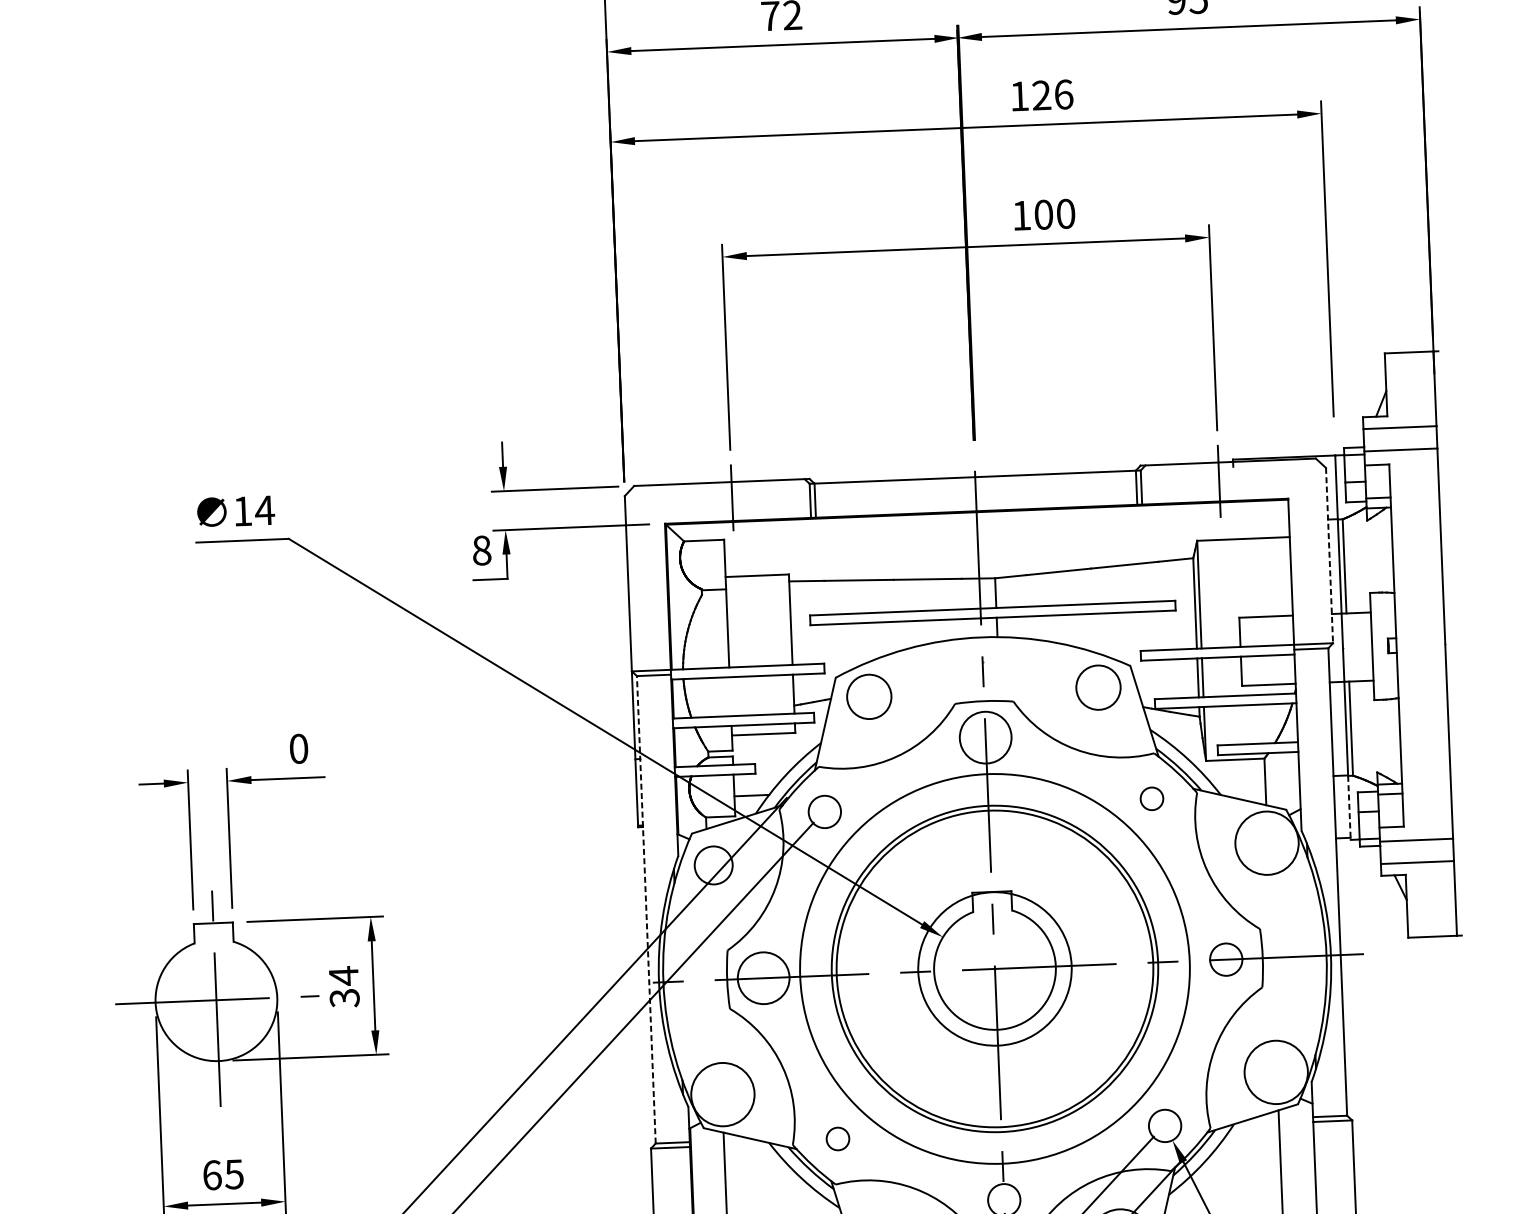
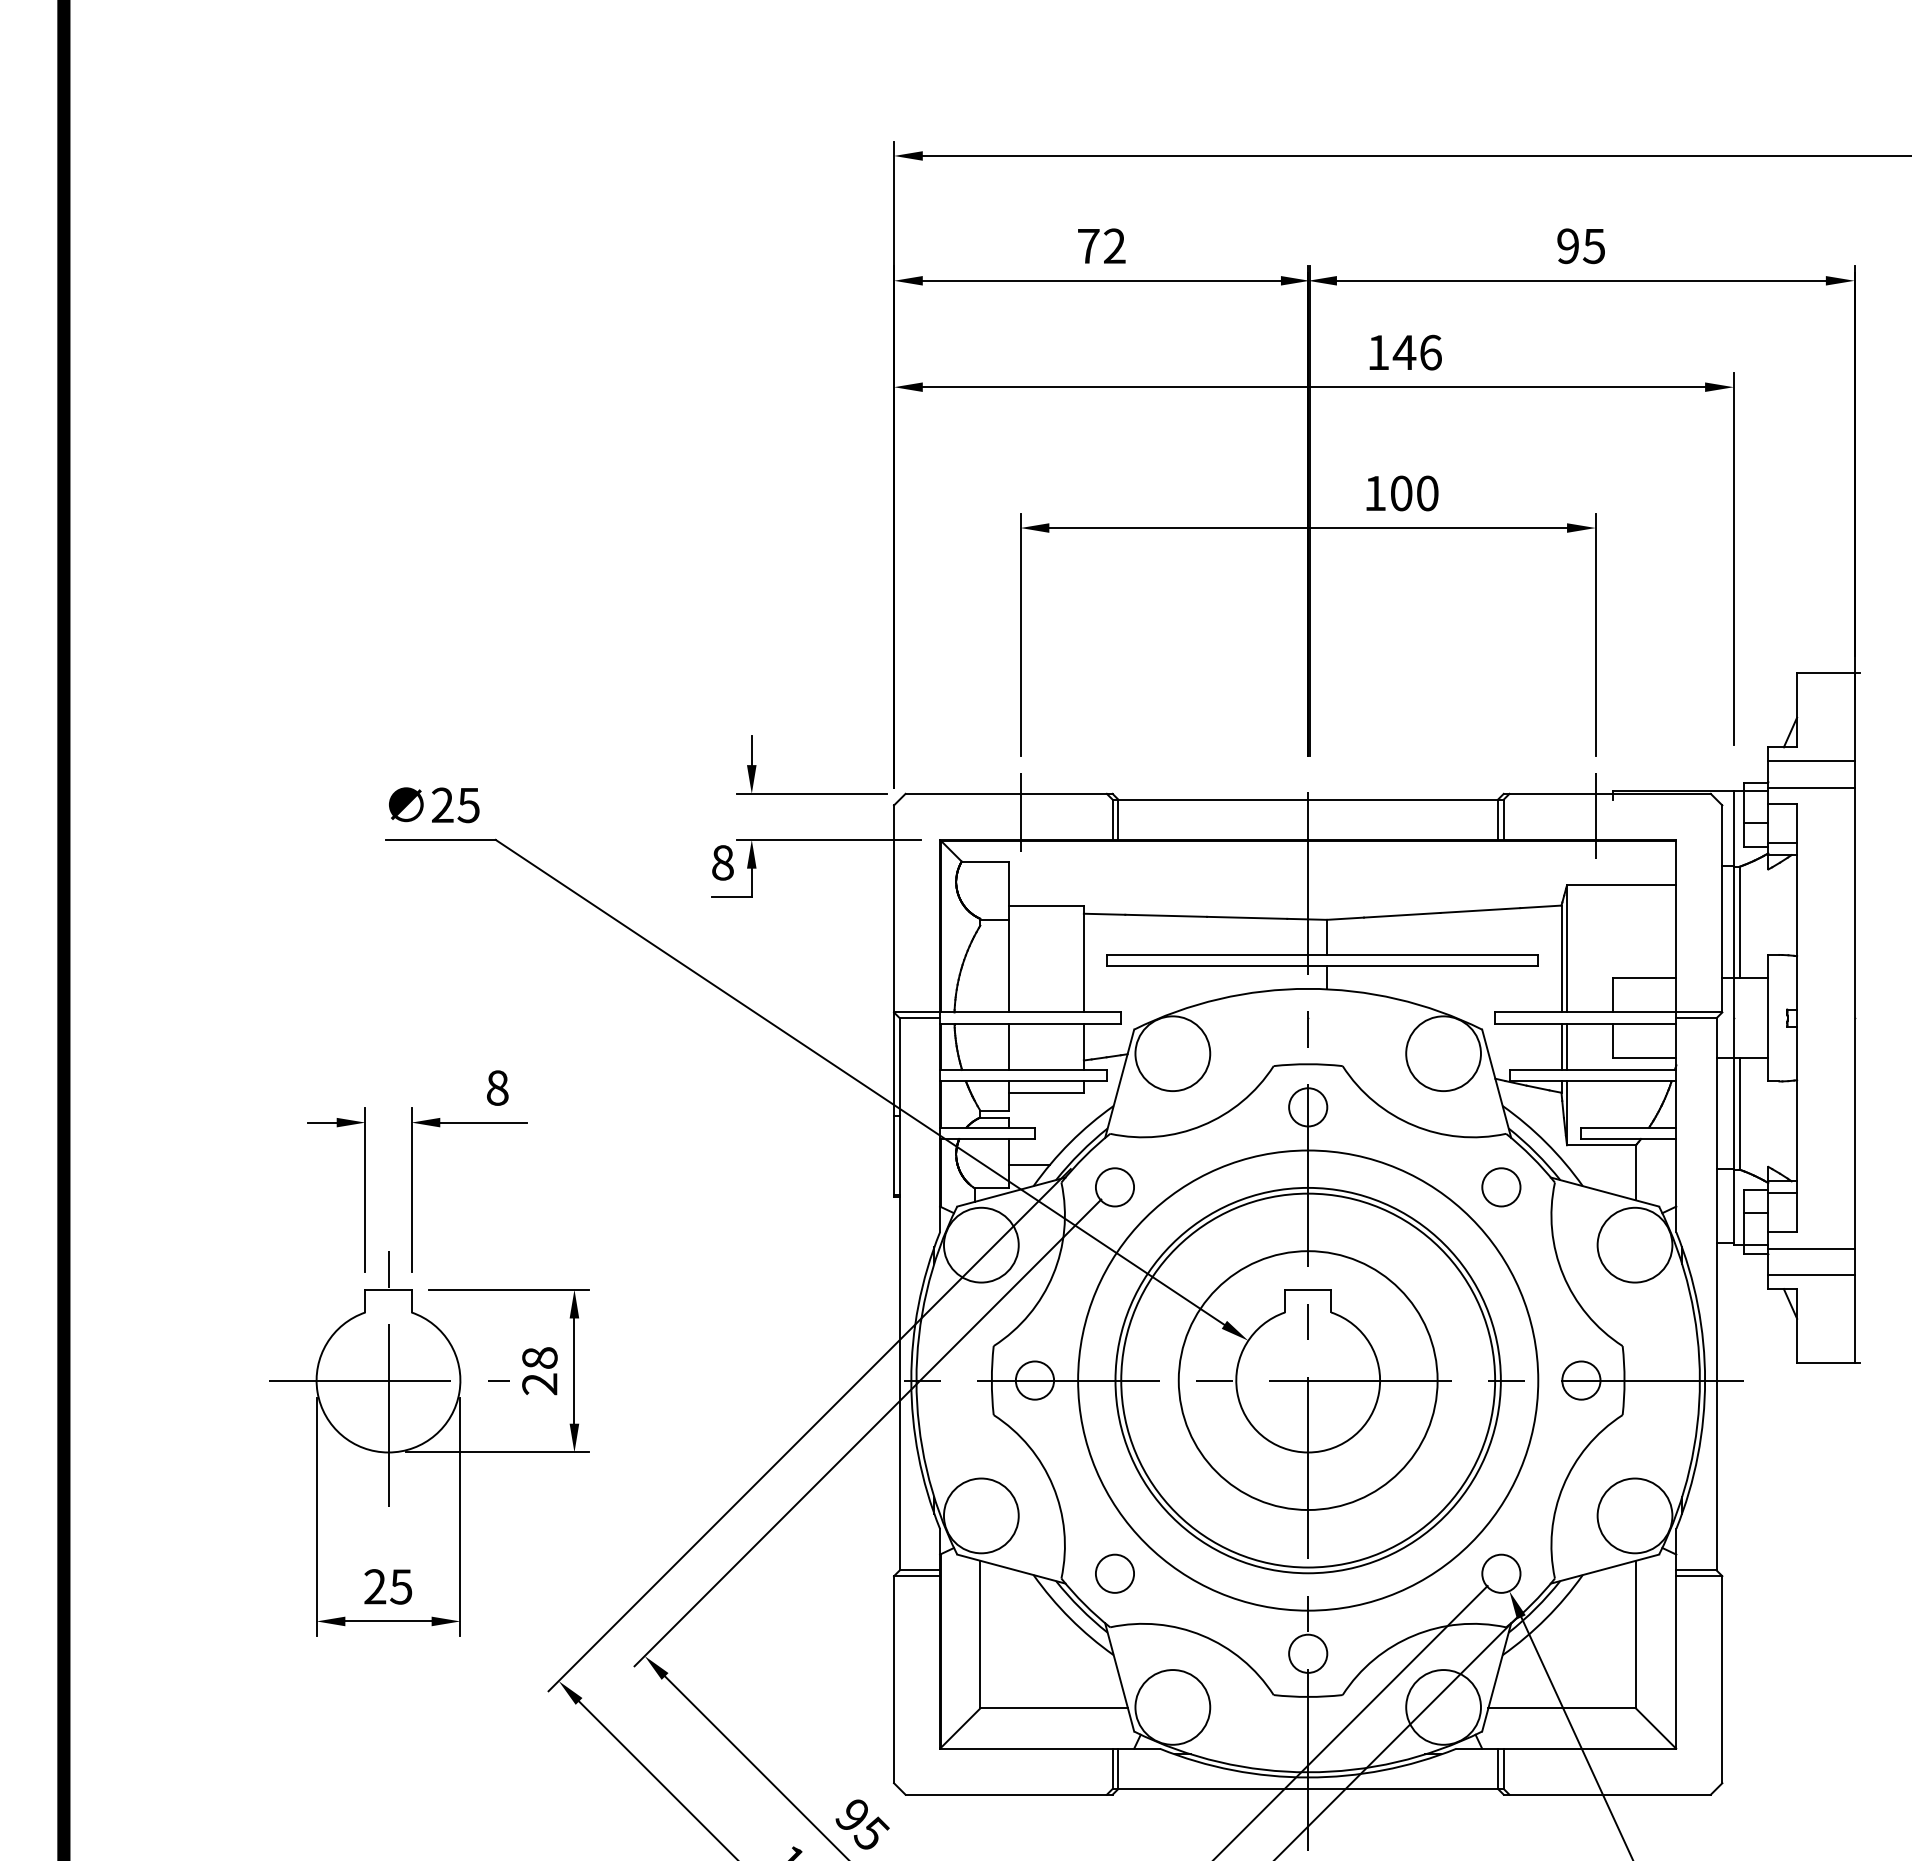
text: (1041, 94) -> (1404, 351), 126 -> 146
text: (254, 511) -> (456, 805), 14 -> 25
line: (1329, 555) -> (1722, 908), dashed -> solid
circle: (1098, 687) -> (1443, 1053), size x1.43
line: (730, 696) -> (1009, 1046), added
circle: (869, 696) -> (1172, 1053), size x1.43
circle: (985, 737) -> (1308, 1107), size x0.62
text: (298, 748) -> (497, 1087), 0 -> 8
circle: (1152, 798) -> (1501, 1187), size x1.43
line: (1349, 807) -> (1733, 1207), dashed -> solid
circle: (712, 864) -> (980, 1244), size x1.67
line: (646, 909) -> (899, 1293), dashed -> solid
circle: (994, 968) -> (1307, 1380), size x1.43
circle: (763, 978) -> (1034, 1380), size x0.62
text: (343, 986) -> (539, 1370), 34 -> 28
circle: (837, 1138) -> (1114, 1573), size x1.43
text: (212, 1174) -> (375, 1586), 65 -> 25

